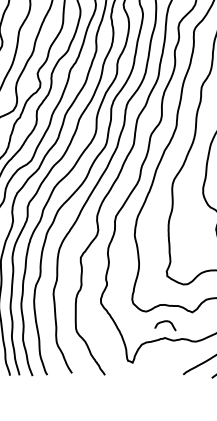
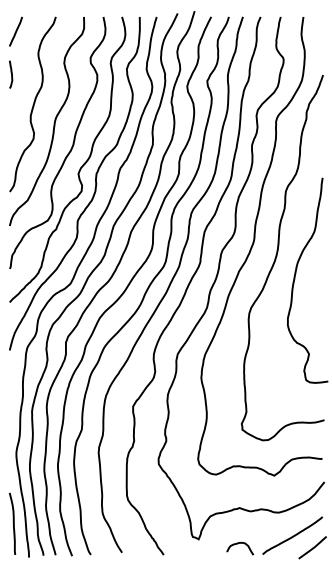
curve: (164, 322) -> (238, 544), moved

